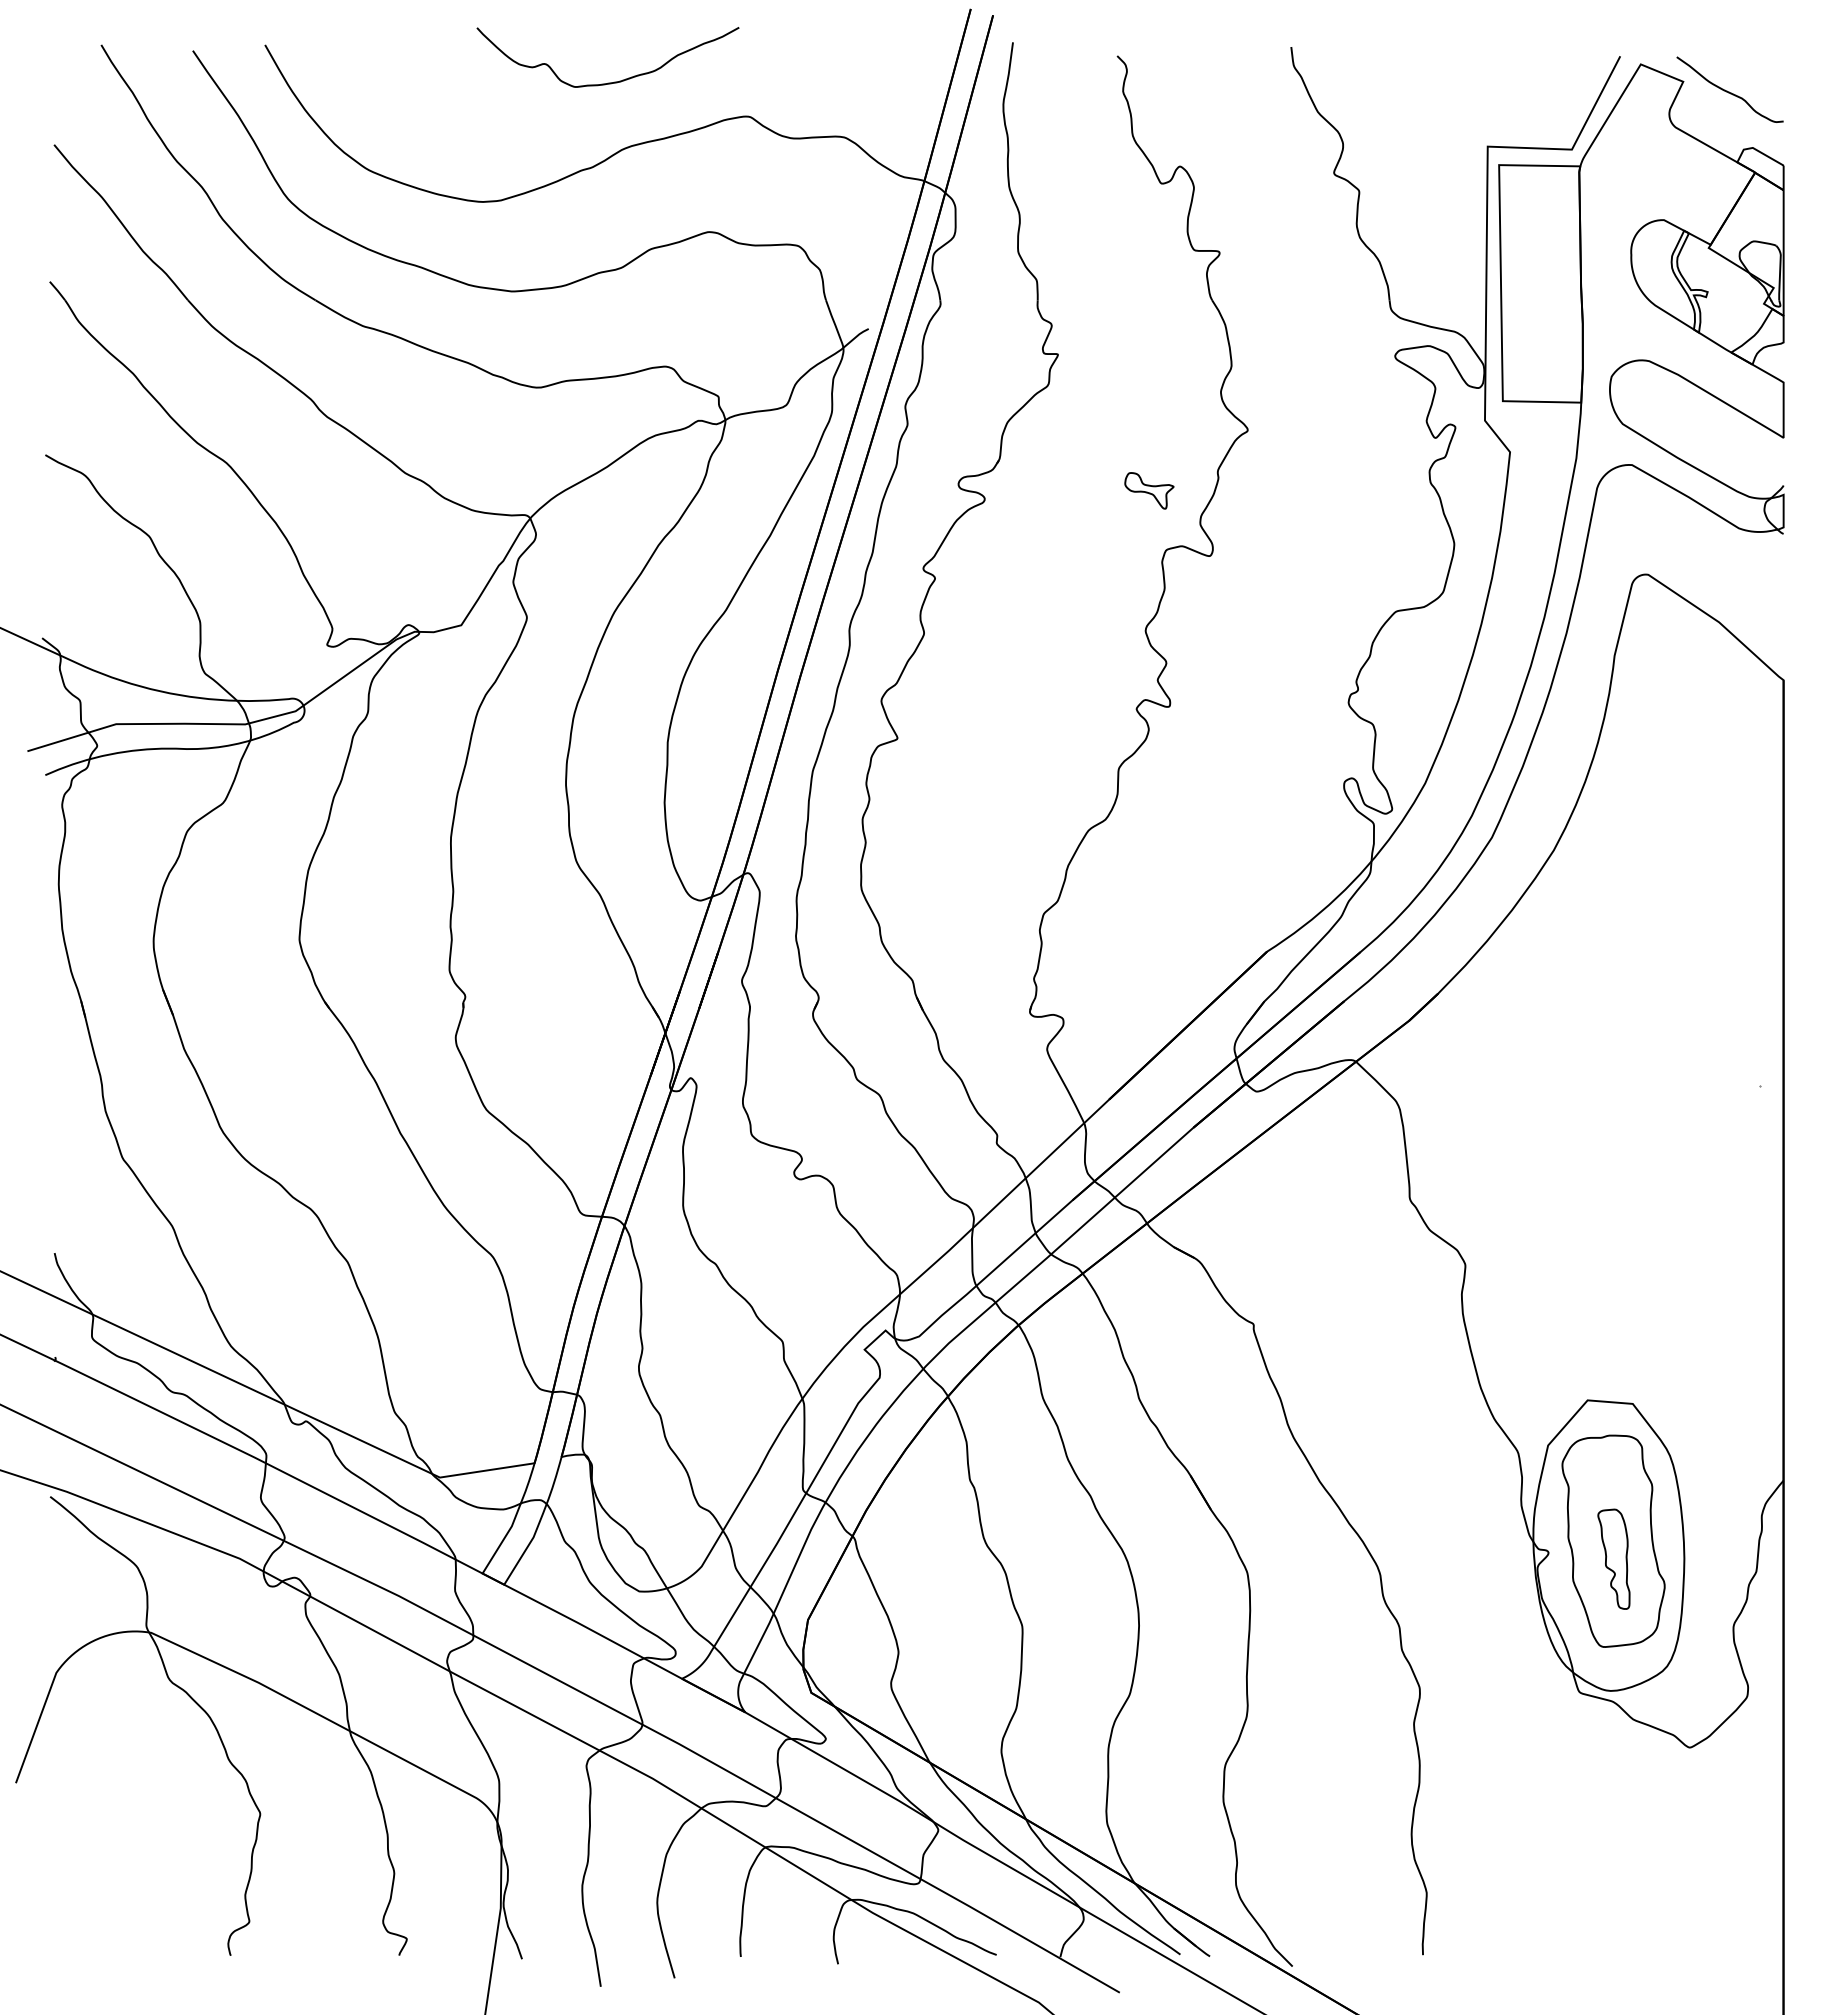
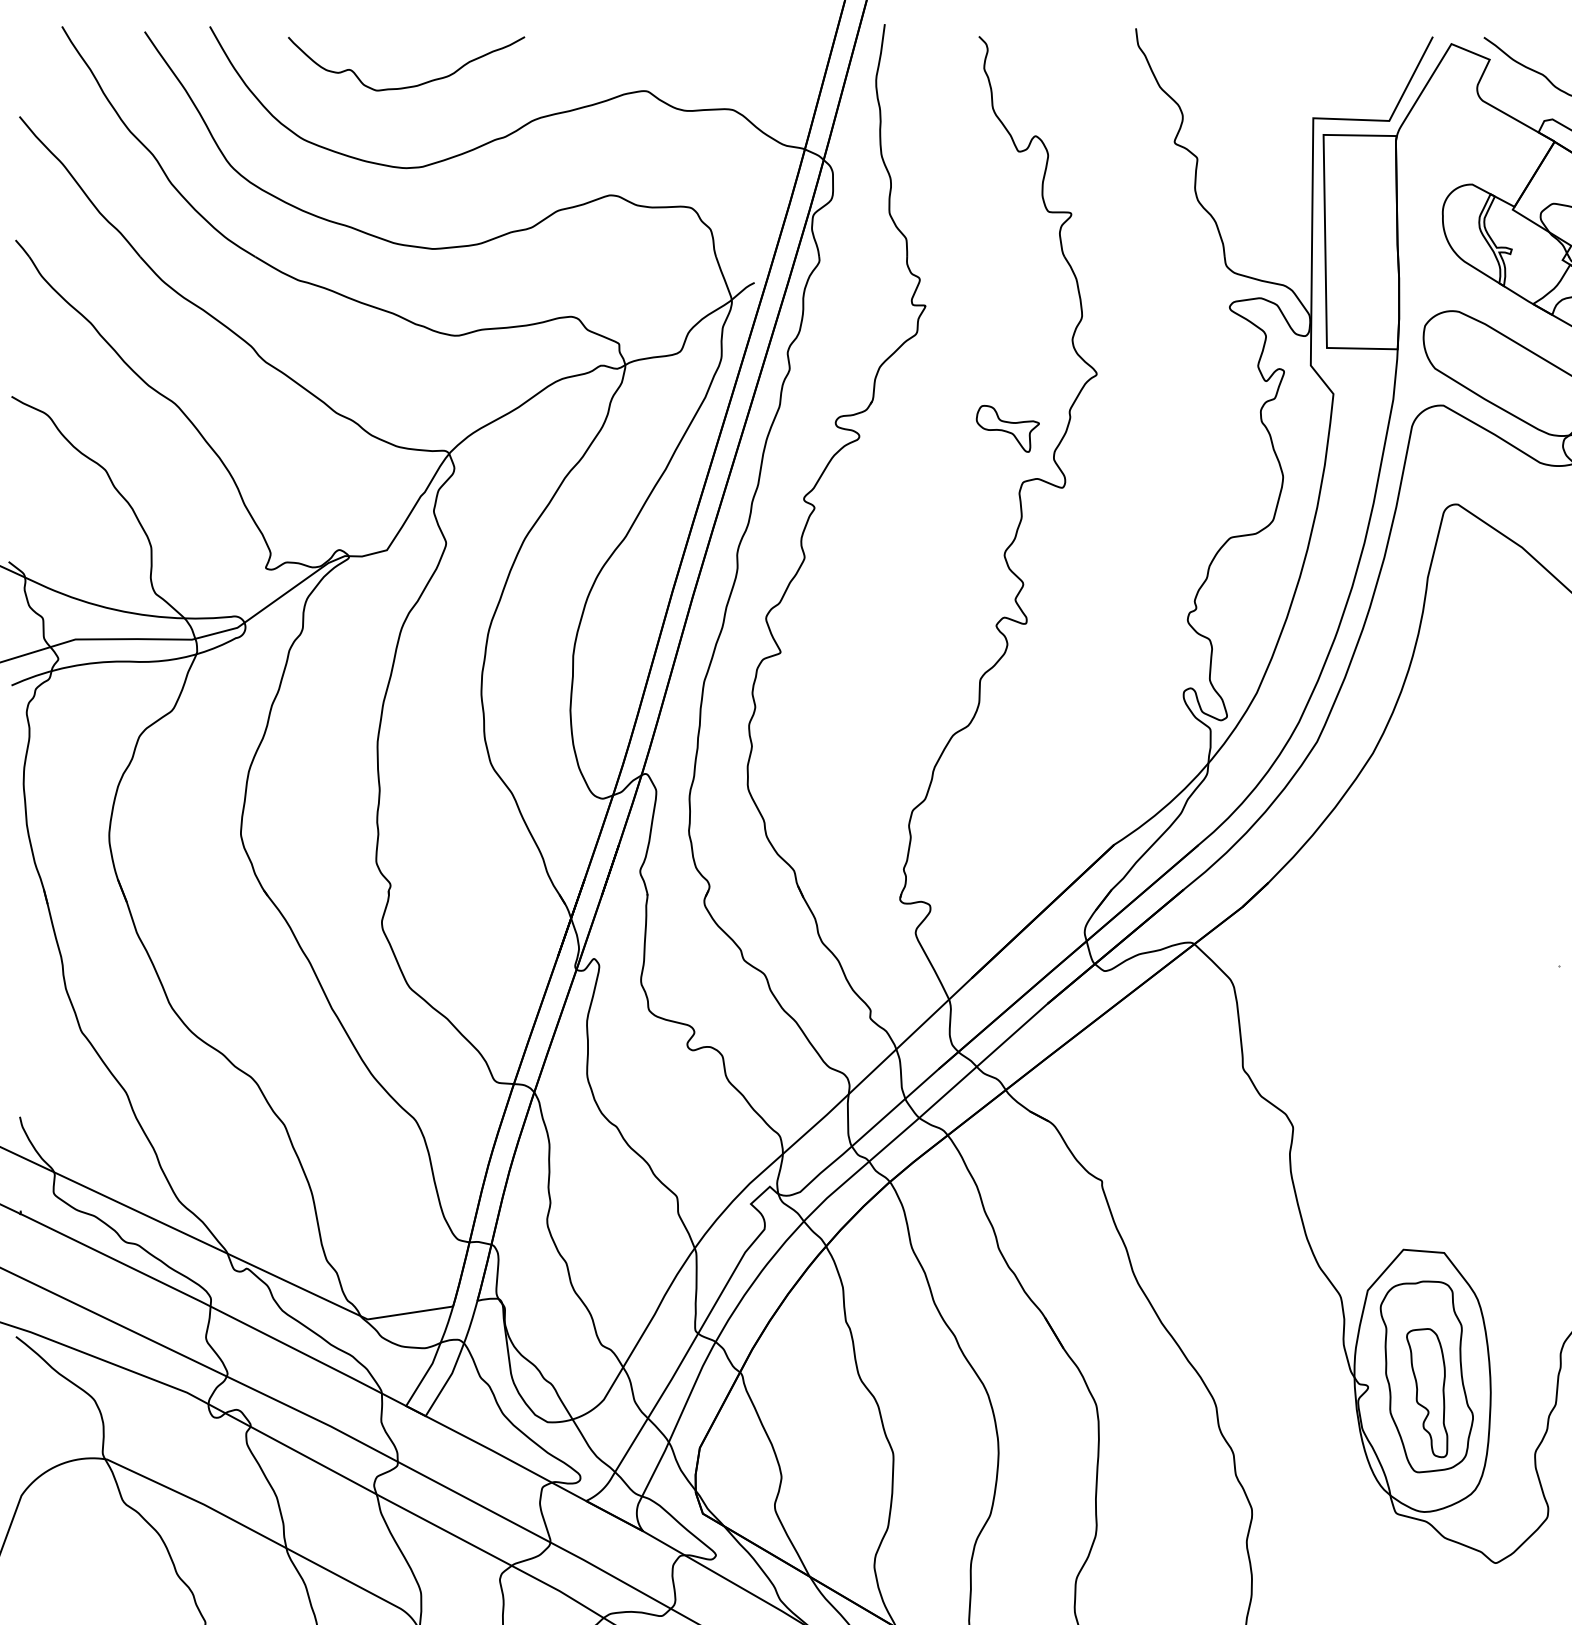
curve: (614, 81) -> (412, 85), moved
part: (1149, 490) -> (1008, 428), size x1.43
part: (1613, 1559) -> (1426, 1393), size x1.43

